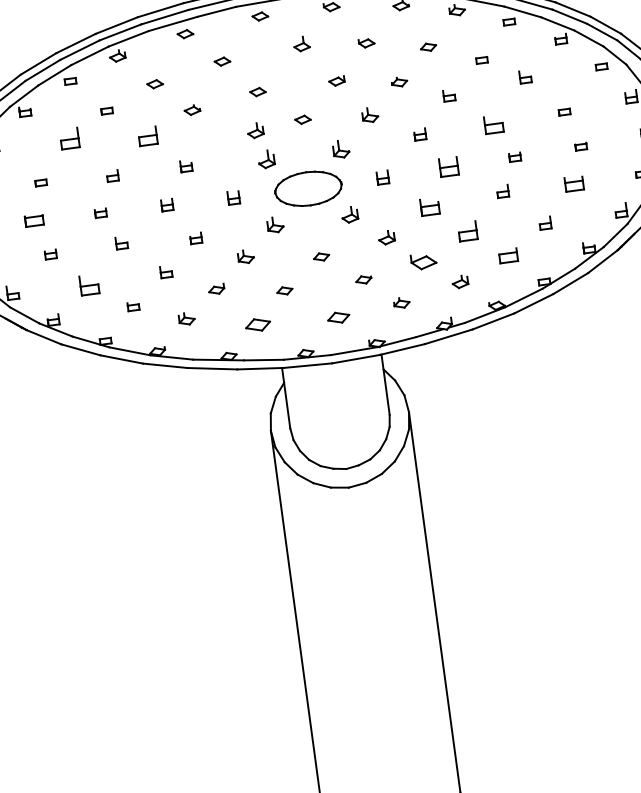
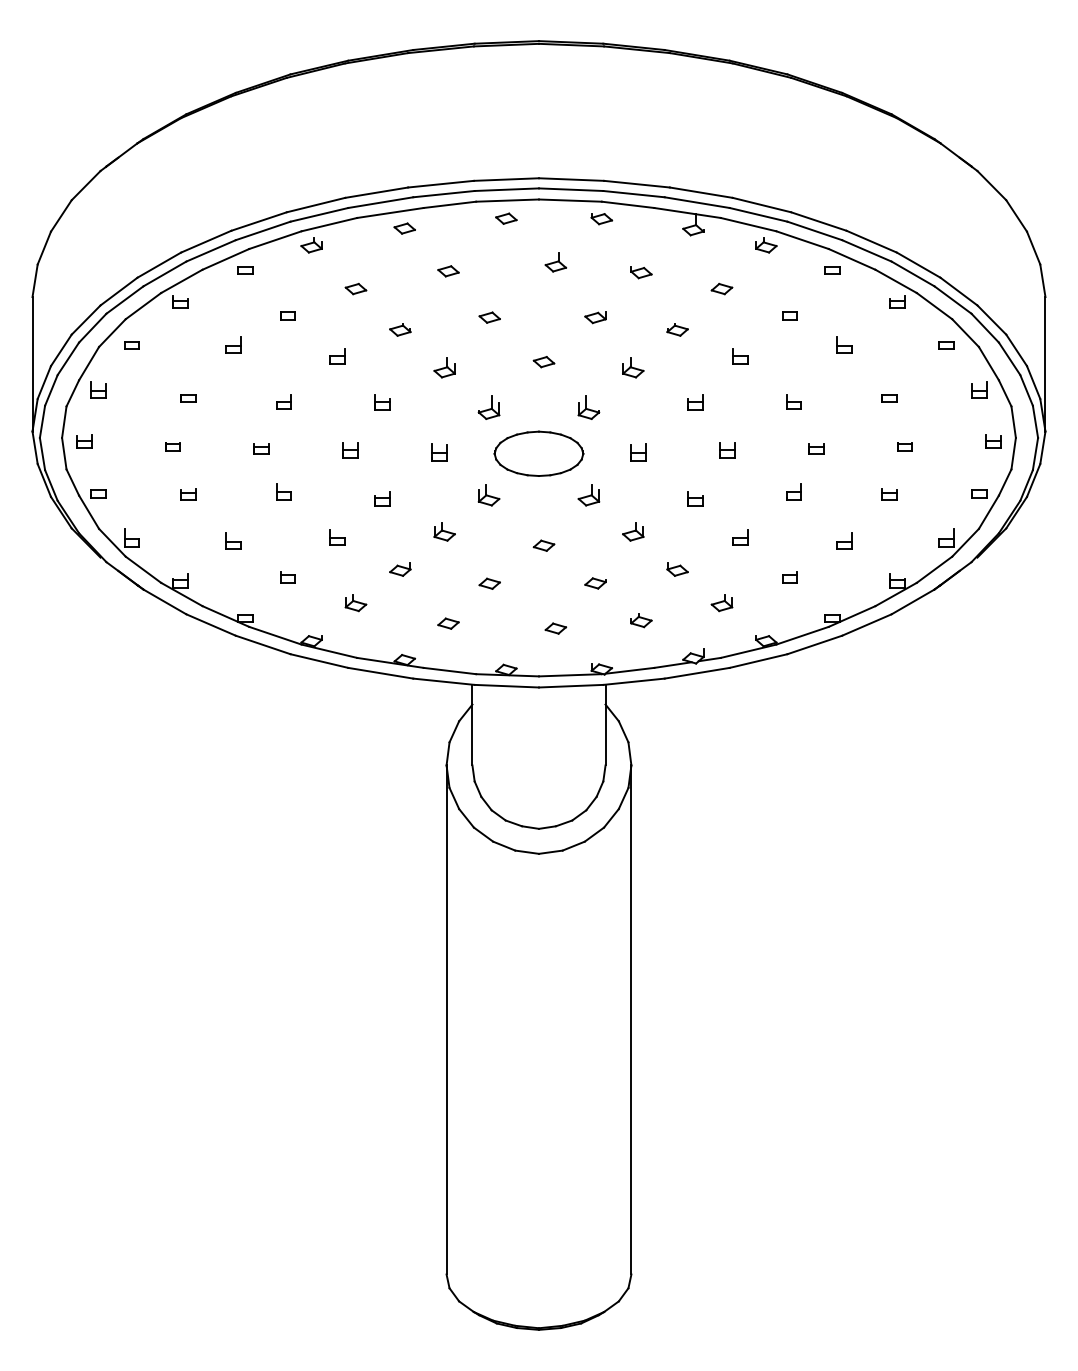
part: (493, 124) -> (793, 401), size x0.62
part: (255, 130) -> (444, 367), moved
part: (148, 136) -> (337, 356), size x0.62
part: (69, 138) -> (233, 344), size x0.62
part: (448, 167) -> (727, 450), size x0.62
part: (574, 183) -> (889, 494), size x0.62
part: (429, 206) -> (695, 498), size x0.62
part: (33, 220) -> (172, 446), size x0.62
part: (467, 230) -> (740, 537), size x0.62
part: (508, 255) -> (789, 577), size x0.62
part: (423, 261) -> (677, 569), size x0.62
part: (89, 284) -> (233, 540), size x0.62
part: (338, 317) -> (555, 628), size x0.71
part: (258, 324) -> (448, 623), size x0.62

